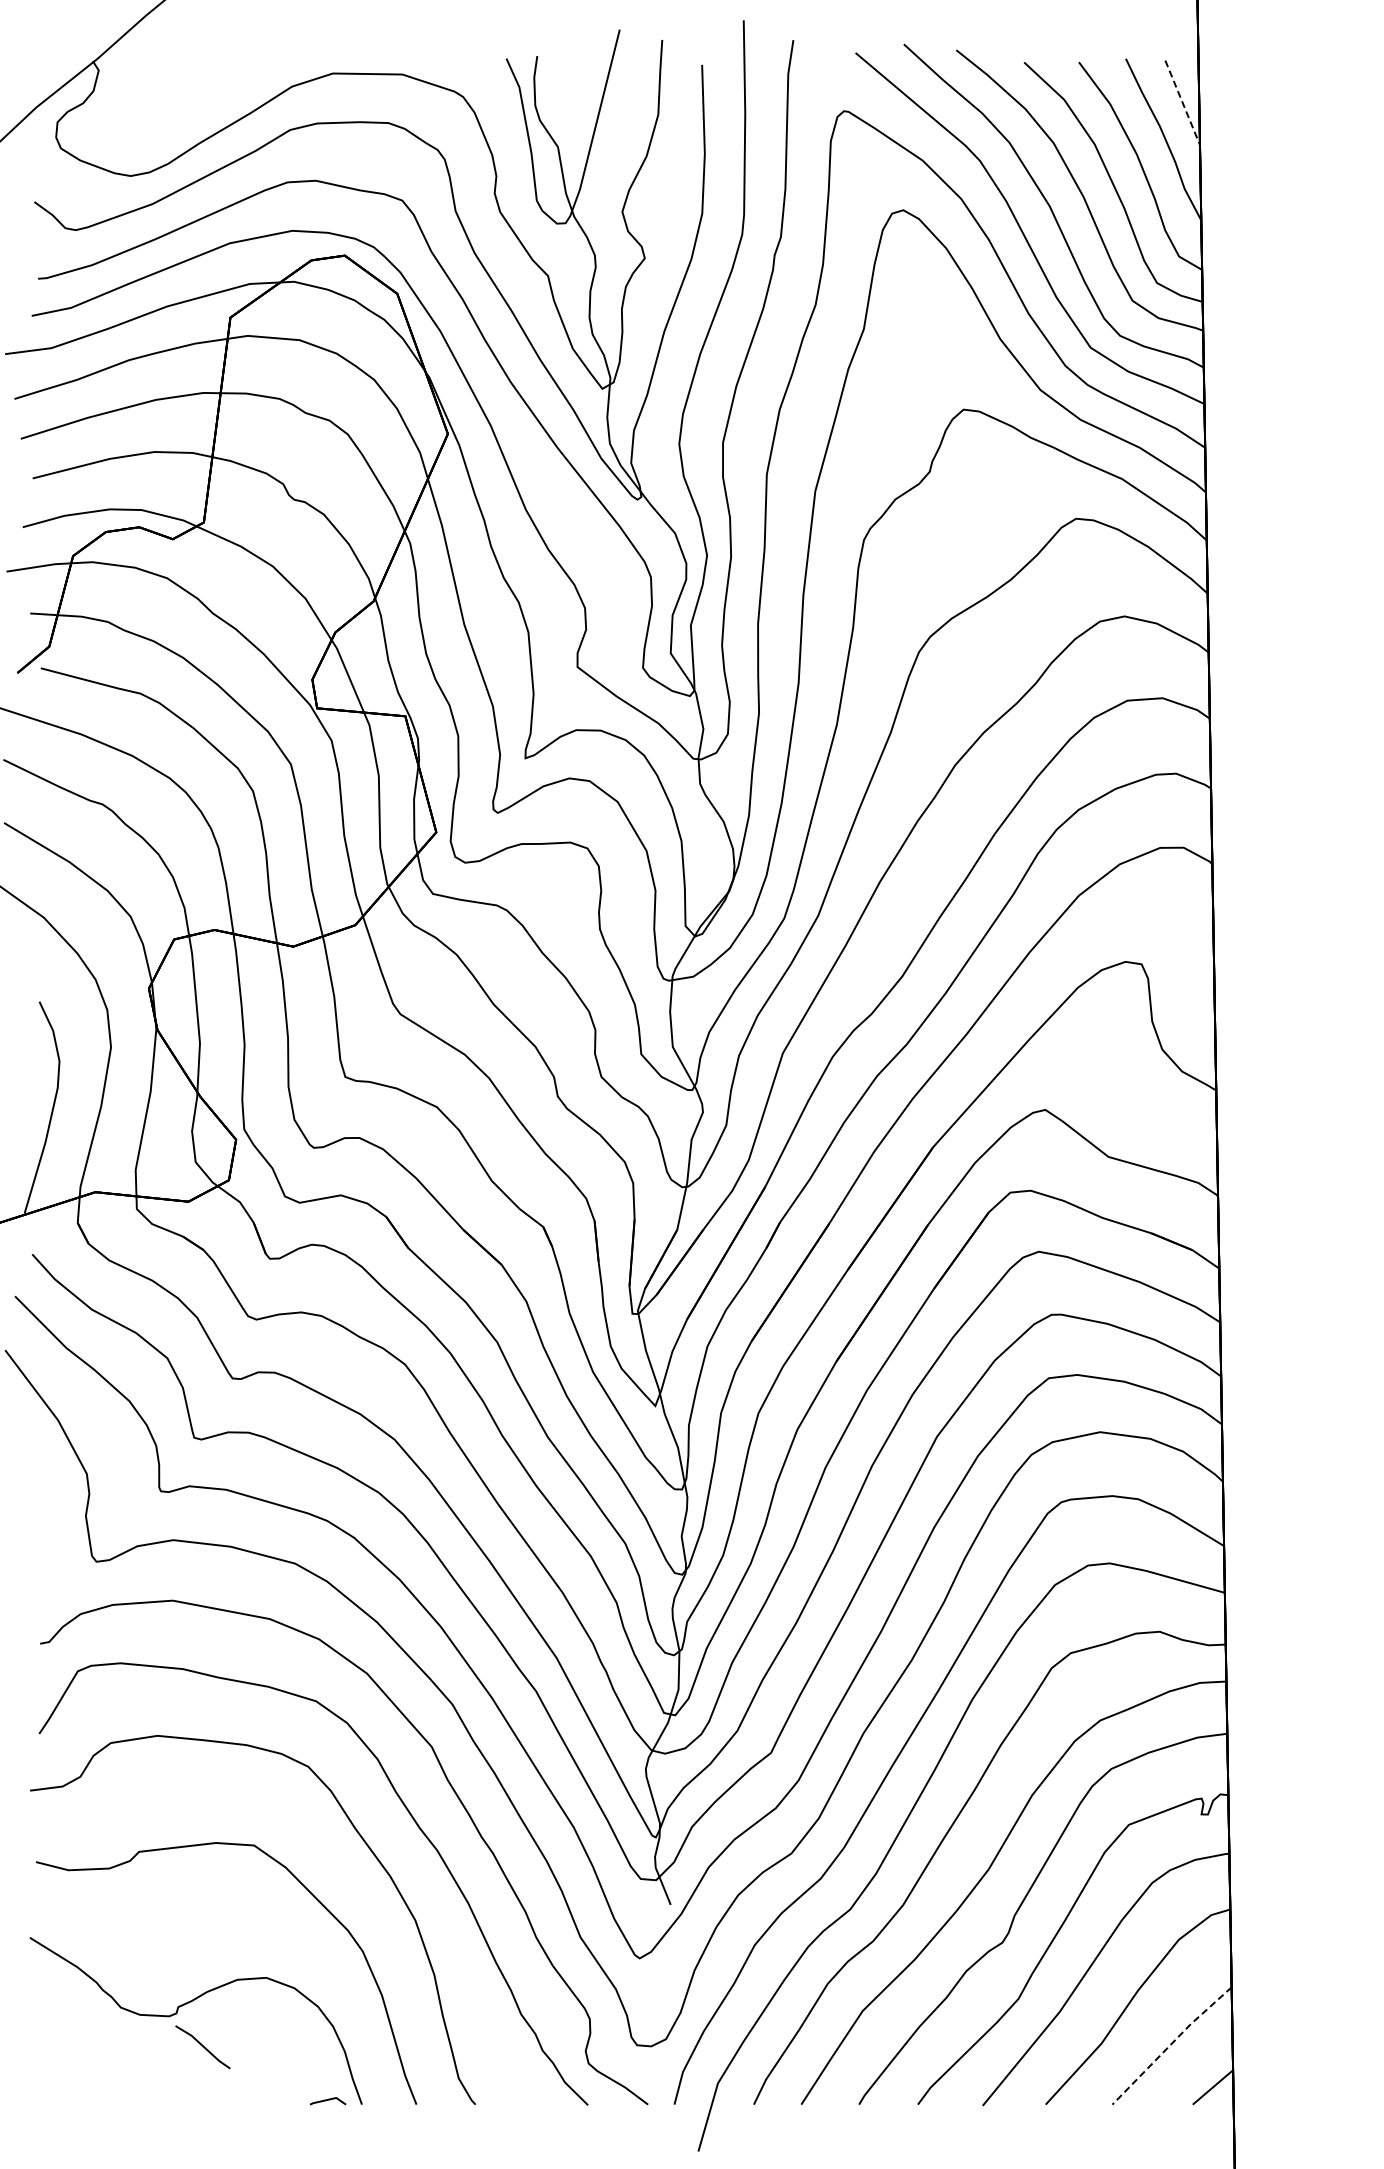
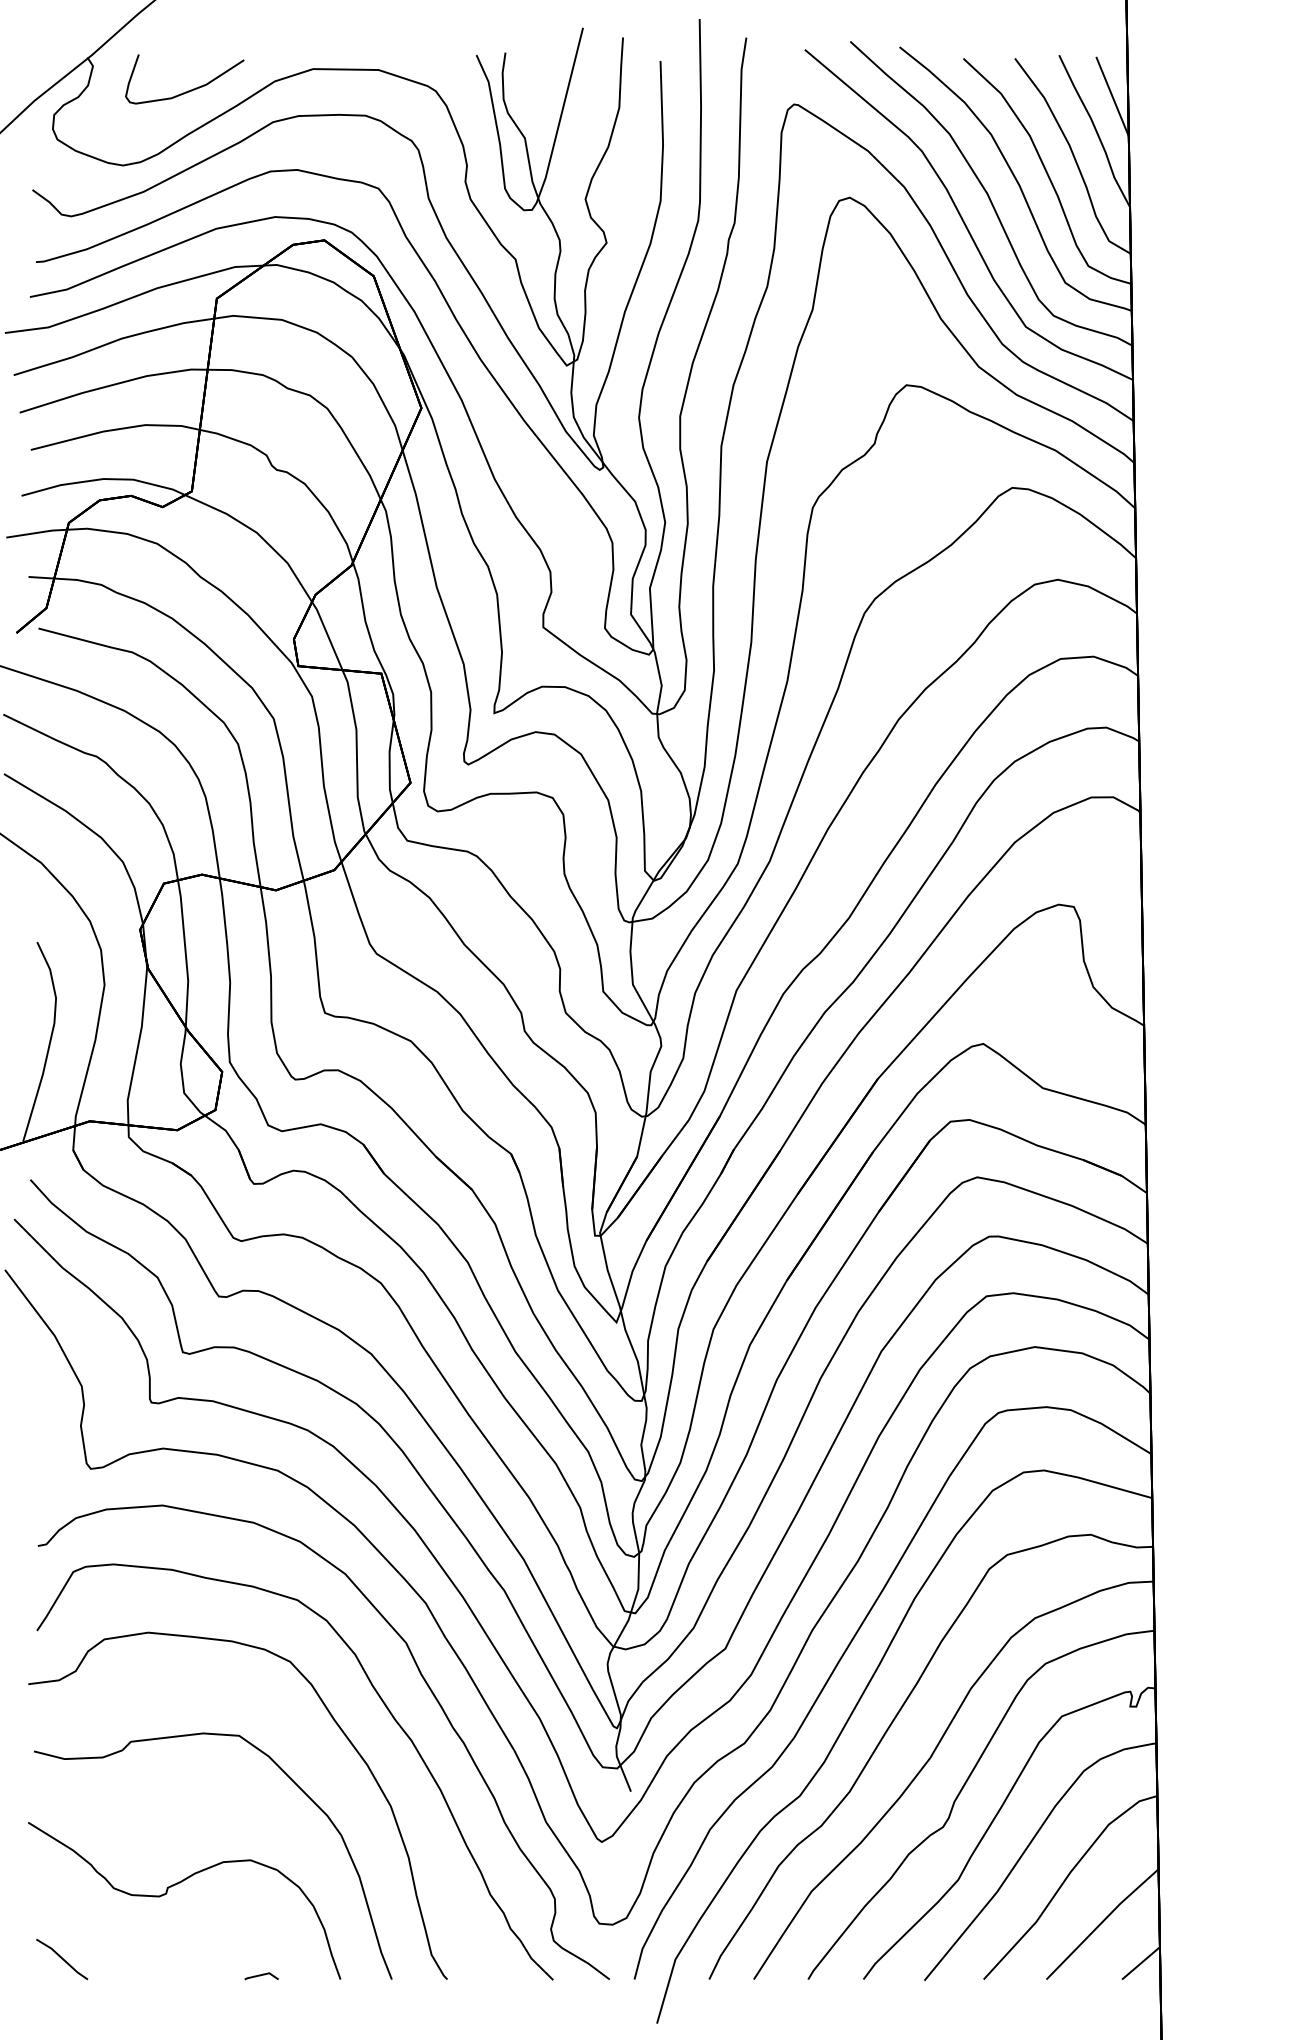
curve: (199, 96) -> (187, 90), added
line: (1182, 102) -> (1112, 96), dashed -> solid
line: (1170, 2044) -> (1101, 1922), dashed -> solid
line: (202, 2046) -> (61, 1958), moved
line: (328, 2100) -> (262, 1975), moved

